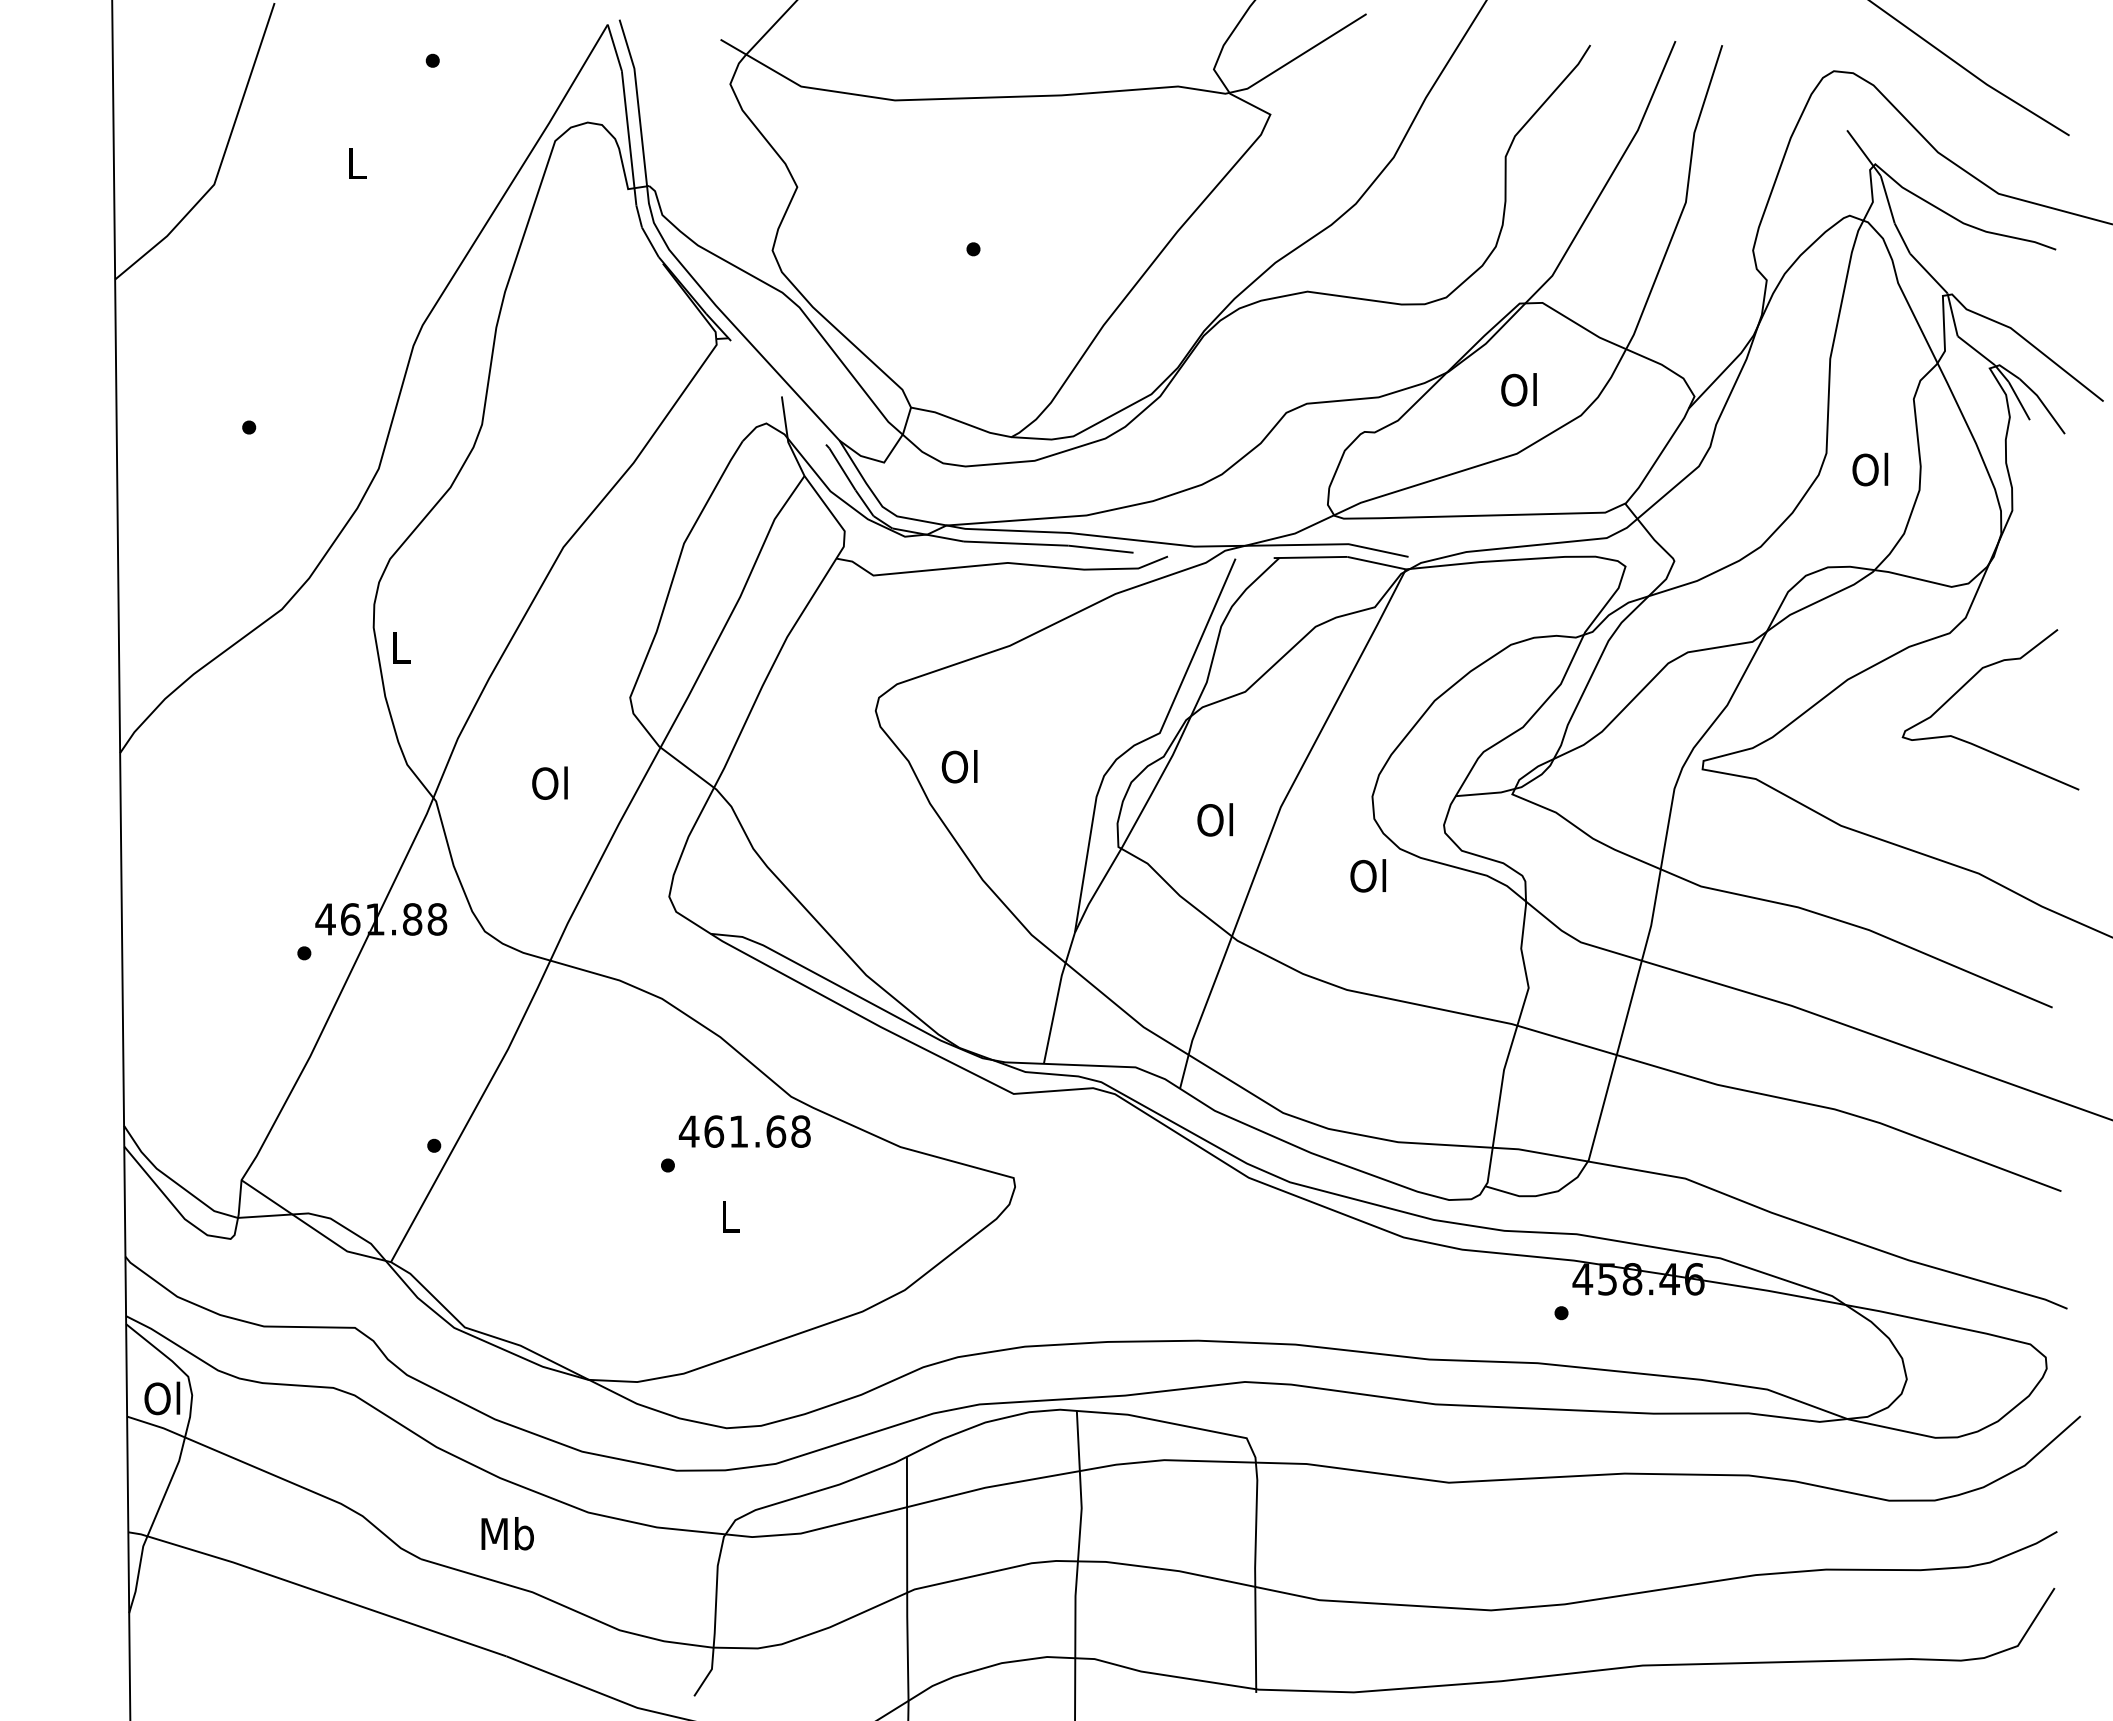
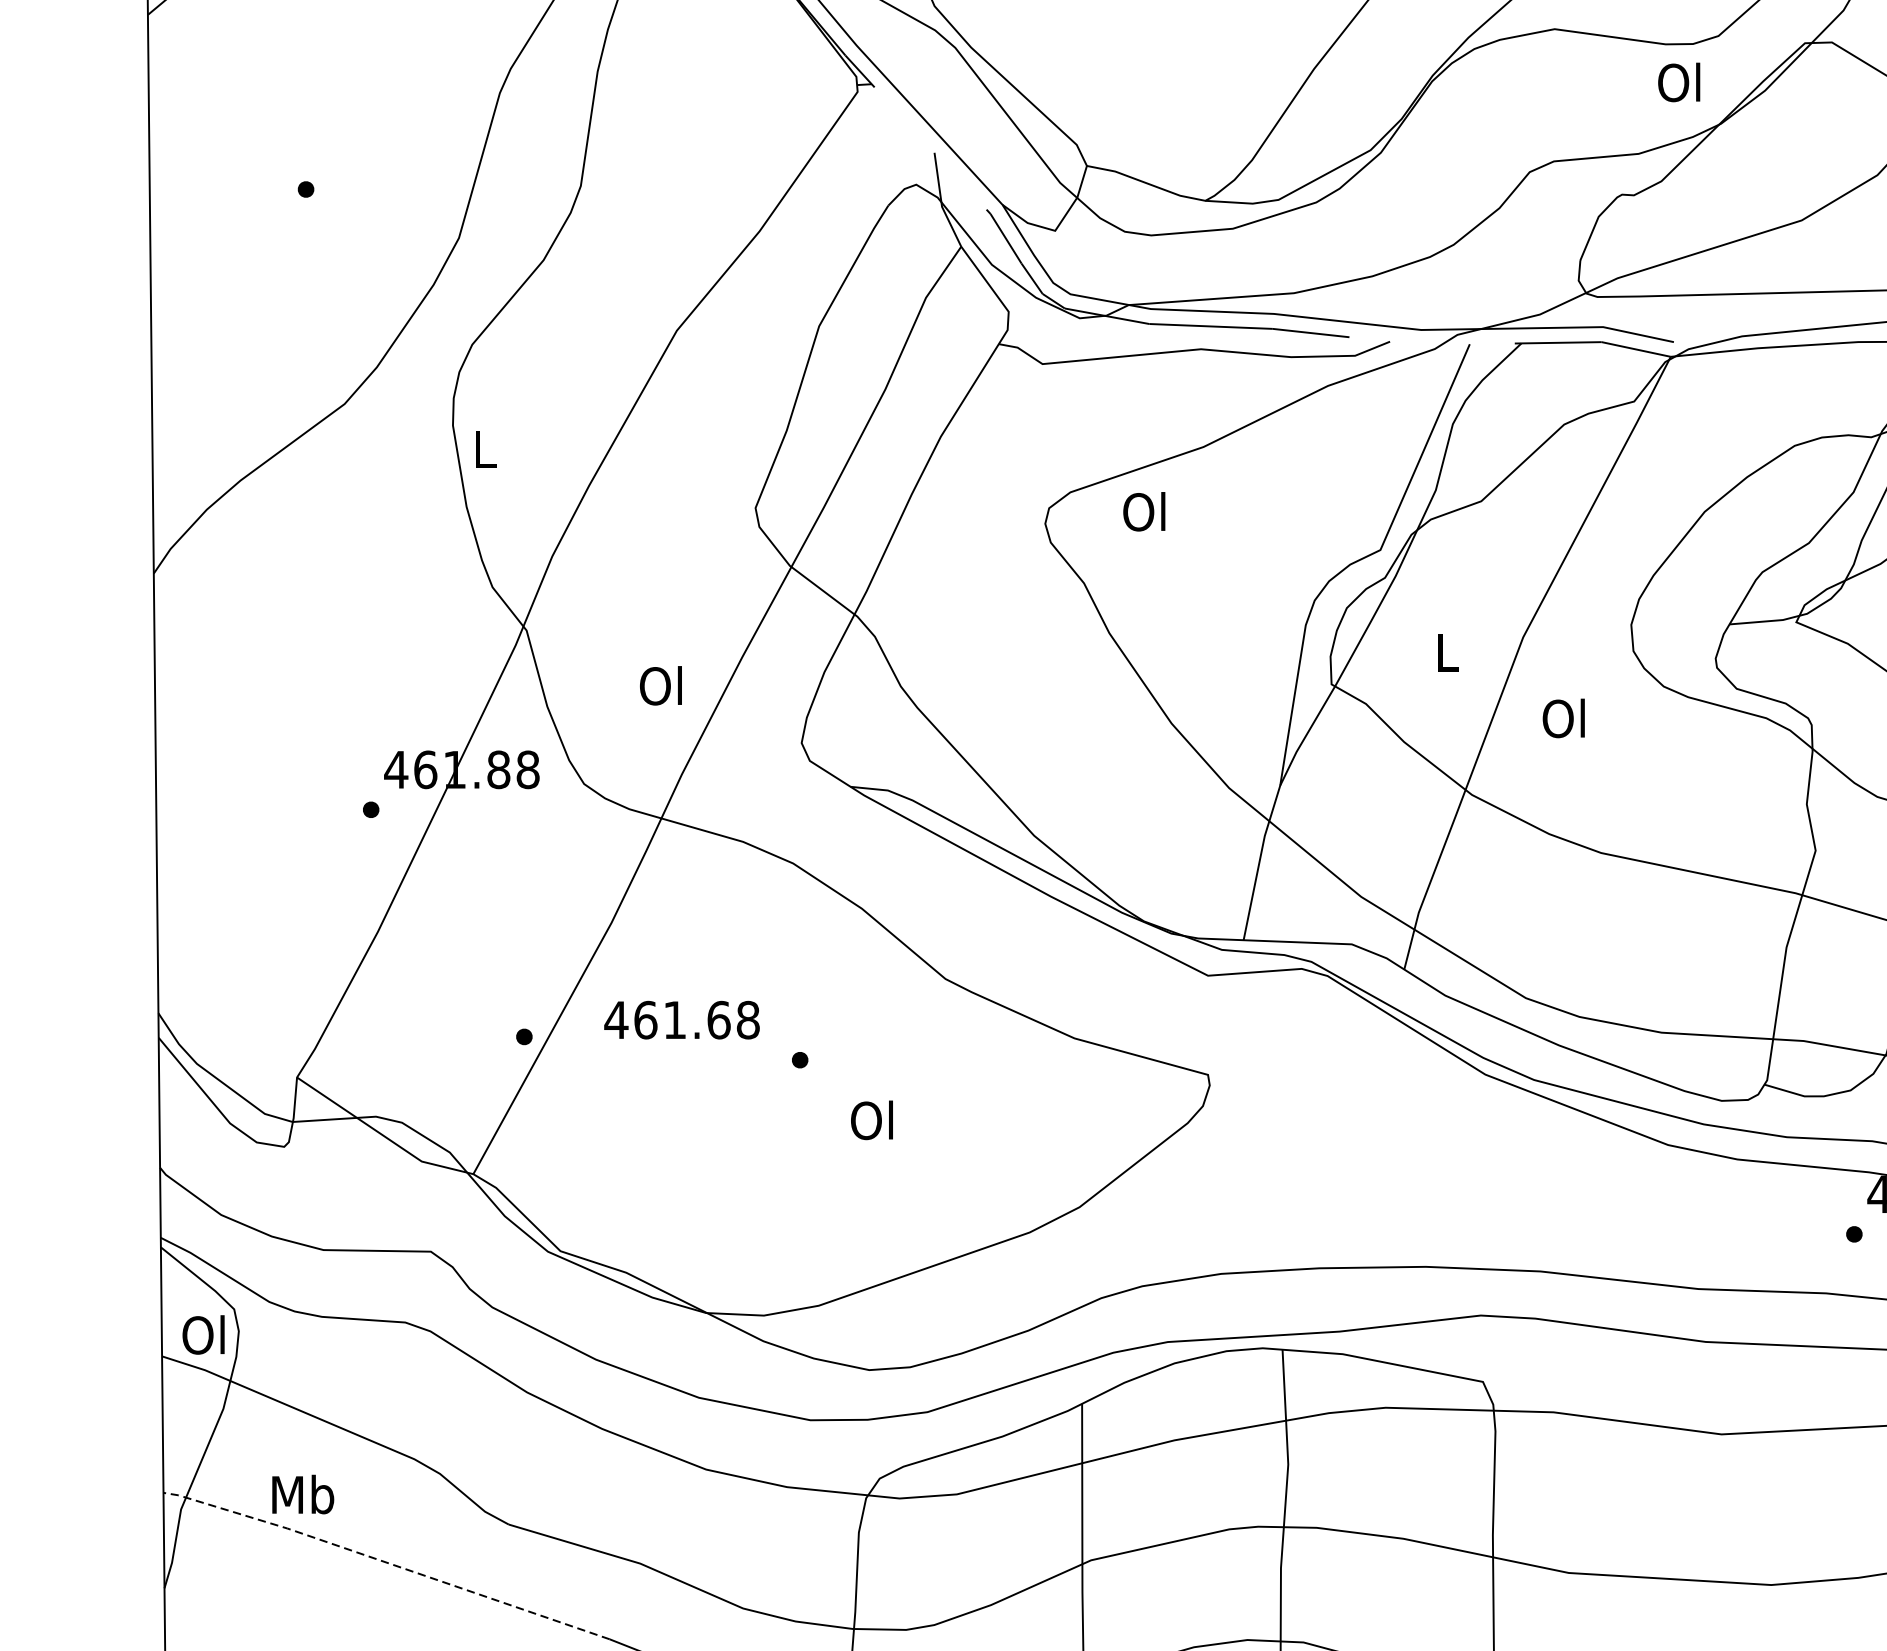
text: (1518, 389) -> (1678, 82), moved
text: (959, 766) -> (1144, 511), moved
text: (549, 782) -> (660, 684), moved
text: (1214, 819) -> (1444, 651), Ol -> L
text: (1367, 875) -> (1562, 717), moved
text: (744, 1131) -> (681, 1020), moved
text: (728, 1216) -> (871, 1120), L -> Ol
text: (507, 1533) -> (302, 1494), moved
line: (317, 1591) -> (386, 1562), solid -> dashed

